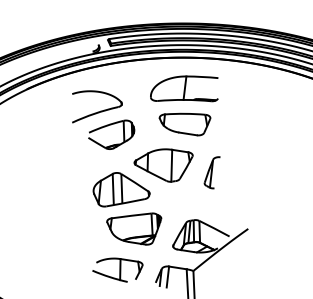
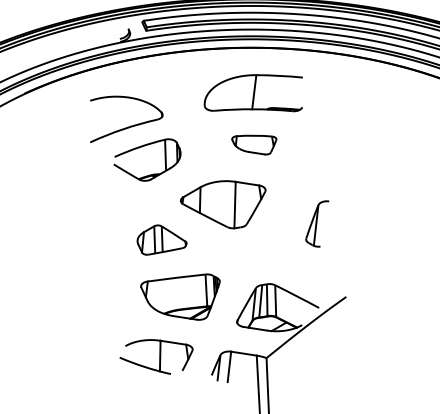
part: (184, 124) -> (253, 145), size x0.6
part: (211, 172) -> (316, 223), moved
part: (121, 189) -> (161, 239), size x0.6

